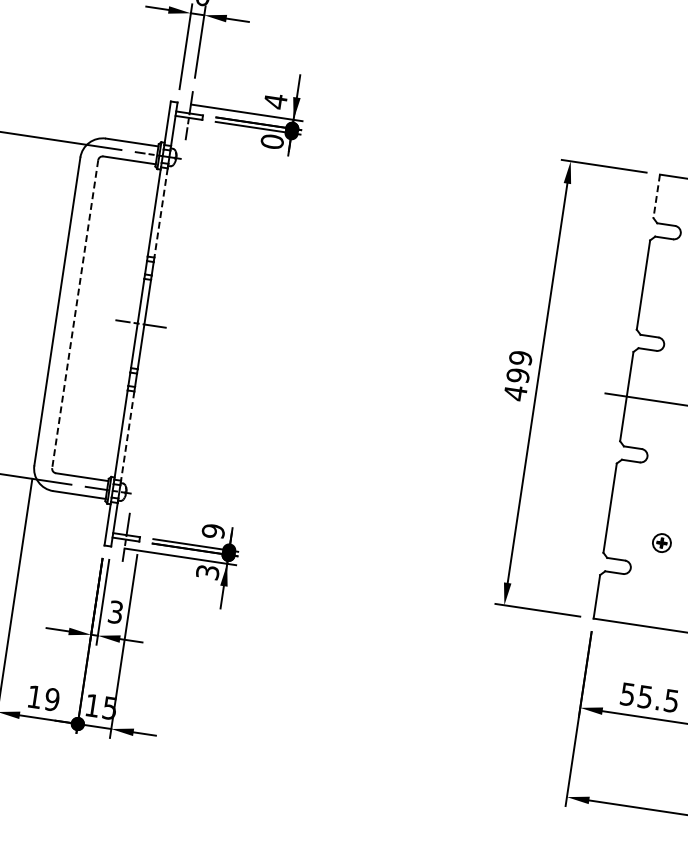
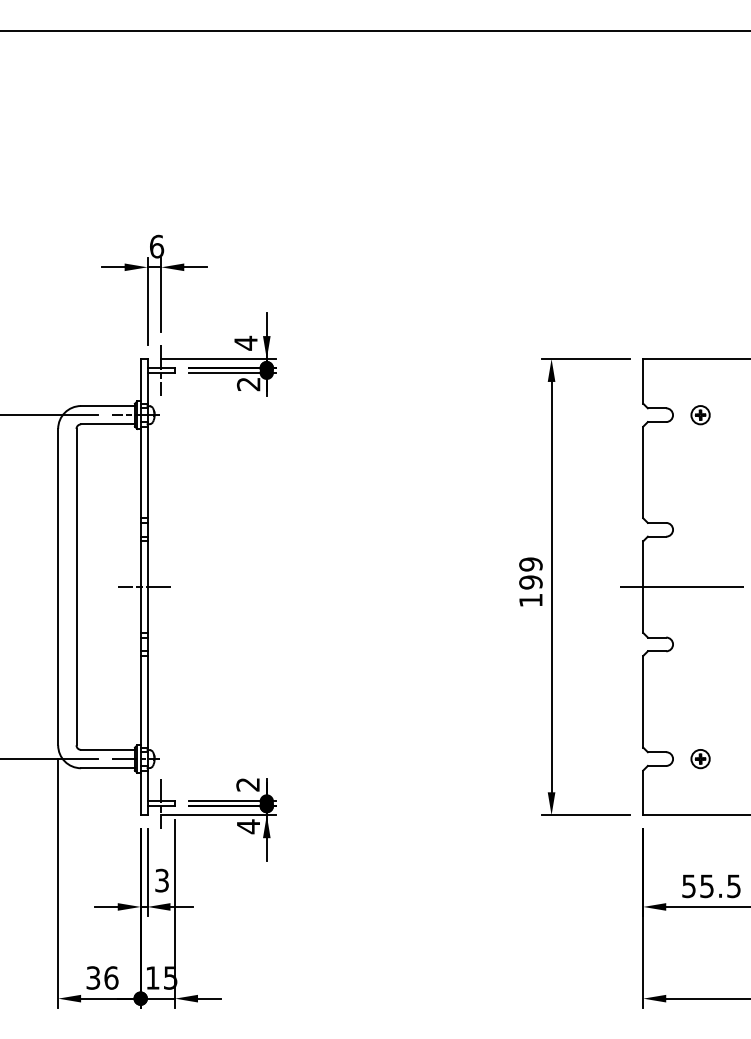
text: (272, 141) -> (248, 384), 0 -> 2
line: (656, 196) -> (643, 381), dashed -> solid
line: (160, 212) -> (147, 472), dashed -> solid
line: (75, 314) -> (76, 587), dashed -> solid
text: (515, 393) -> (530, 600), 499 -> 199
line: (127, 435) -> (147, 701), dashed -> solid
text: (212, 531) -> (247, 784), 9 -> 2
part: (661, 543) -> (700, 759), moved
text: (207, 572) -> (248, 826), 3 -> 4
text: (43, 697) -> (102, 977), 19 -> 36

